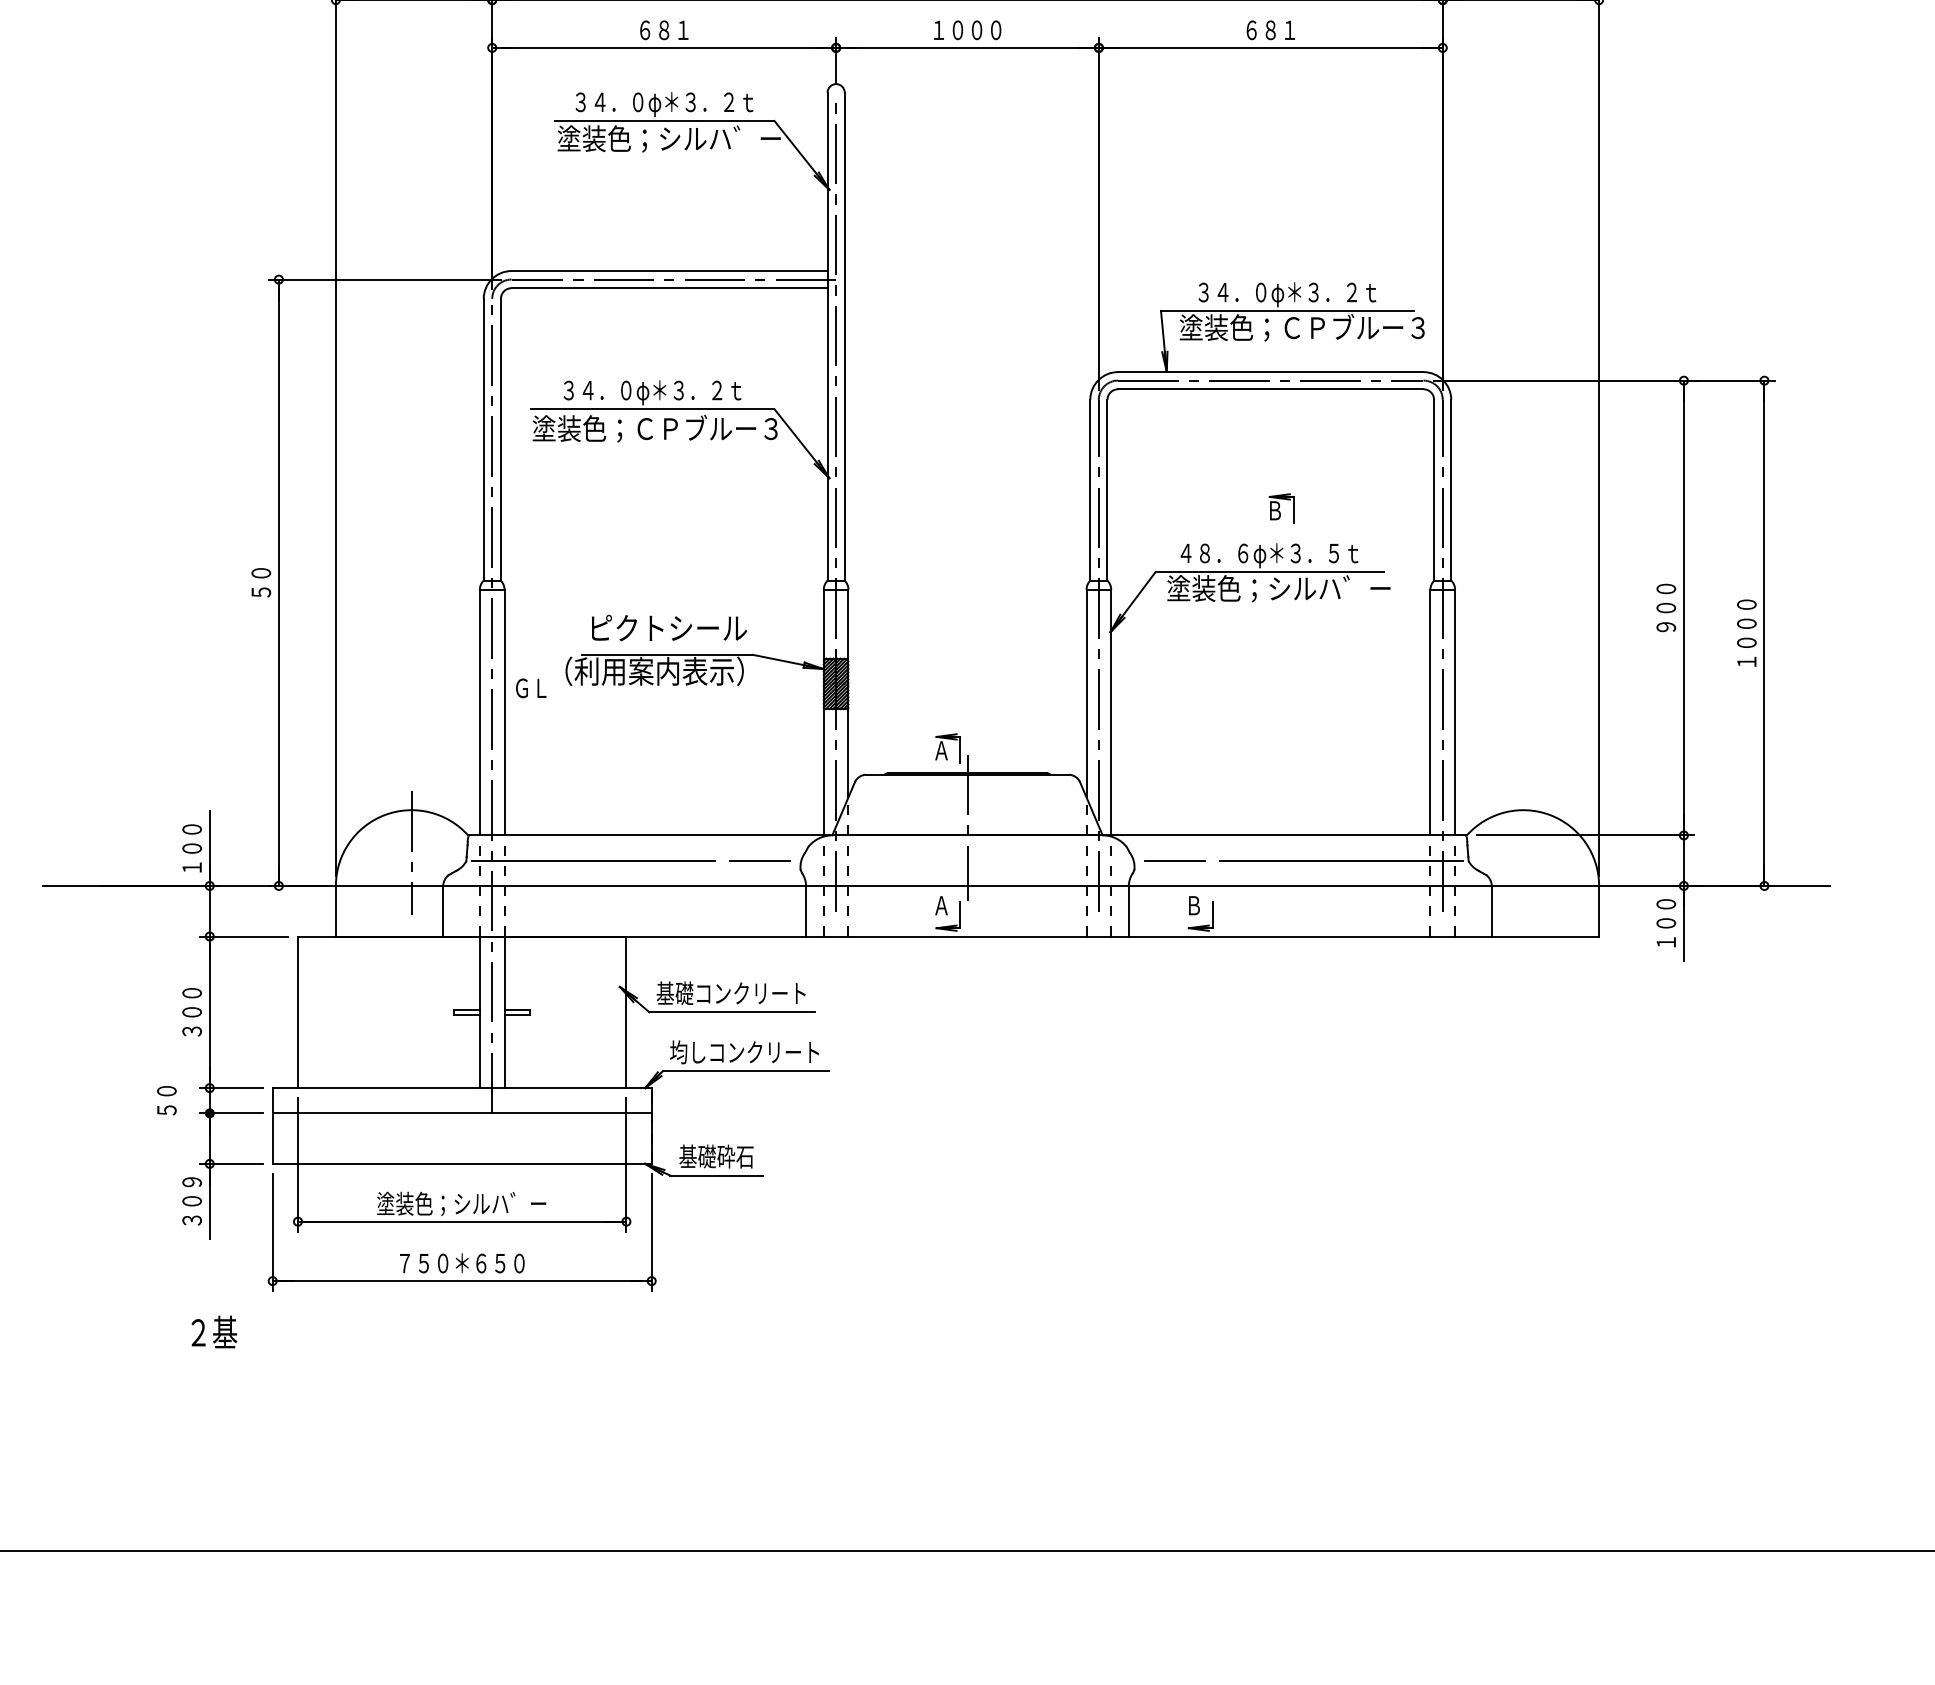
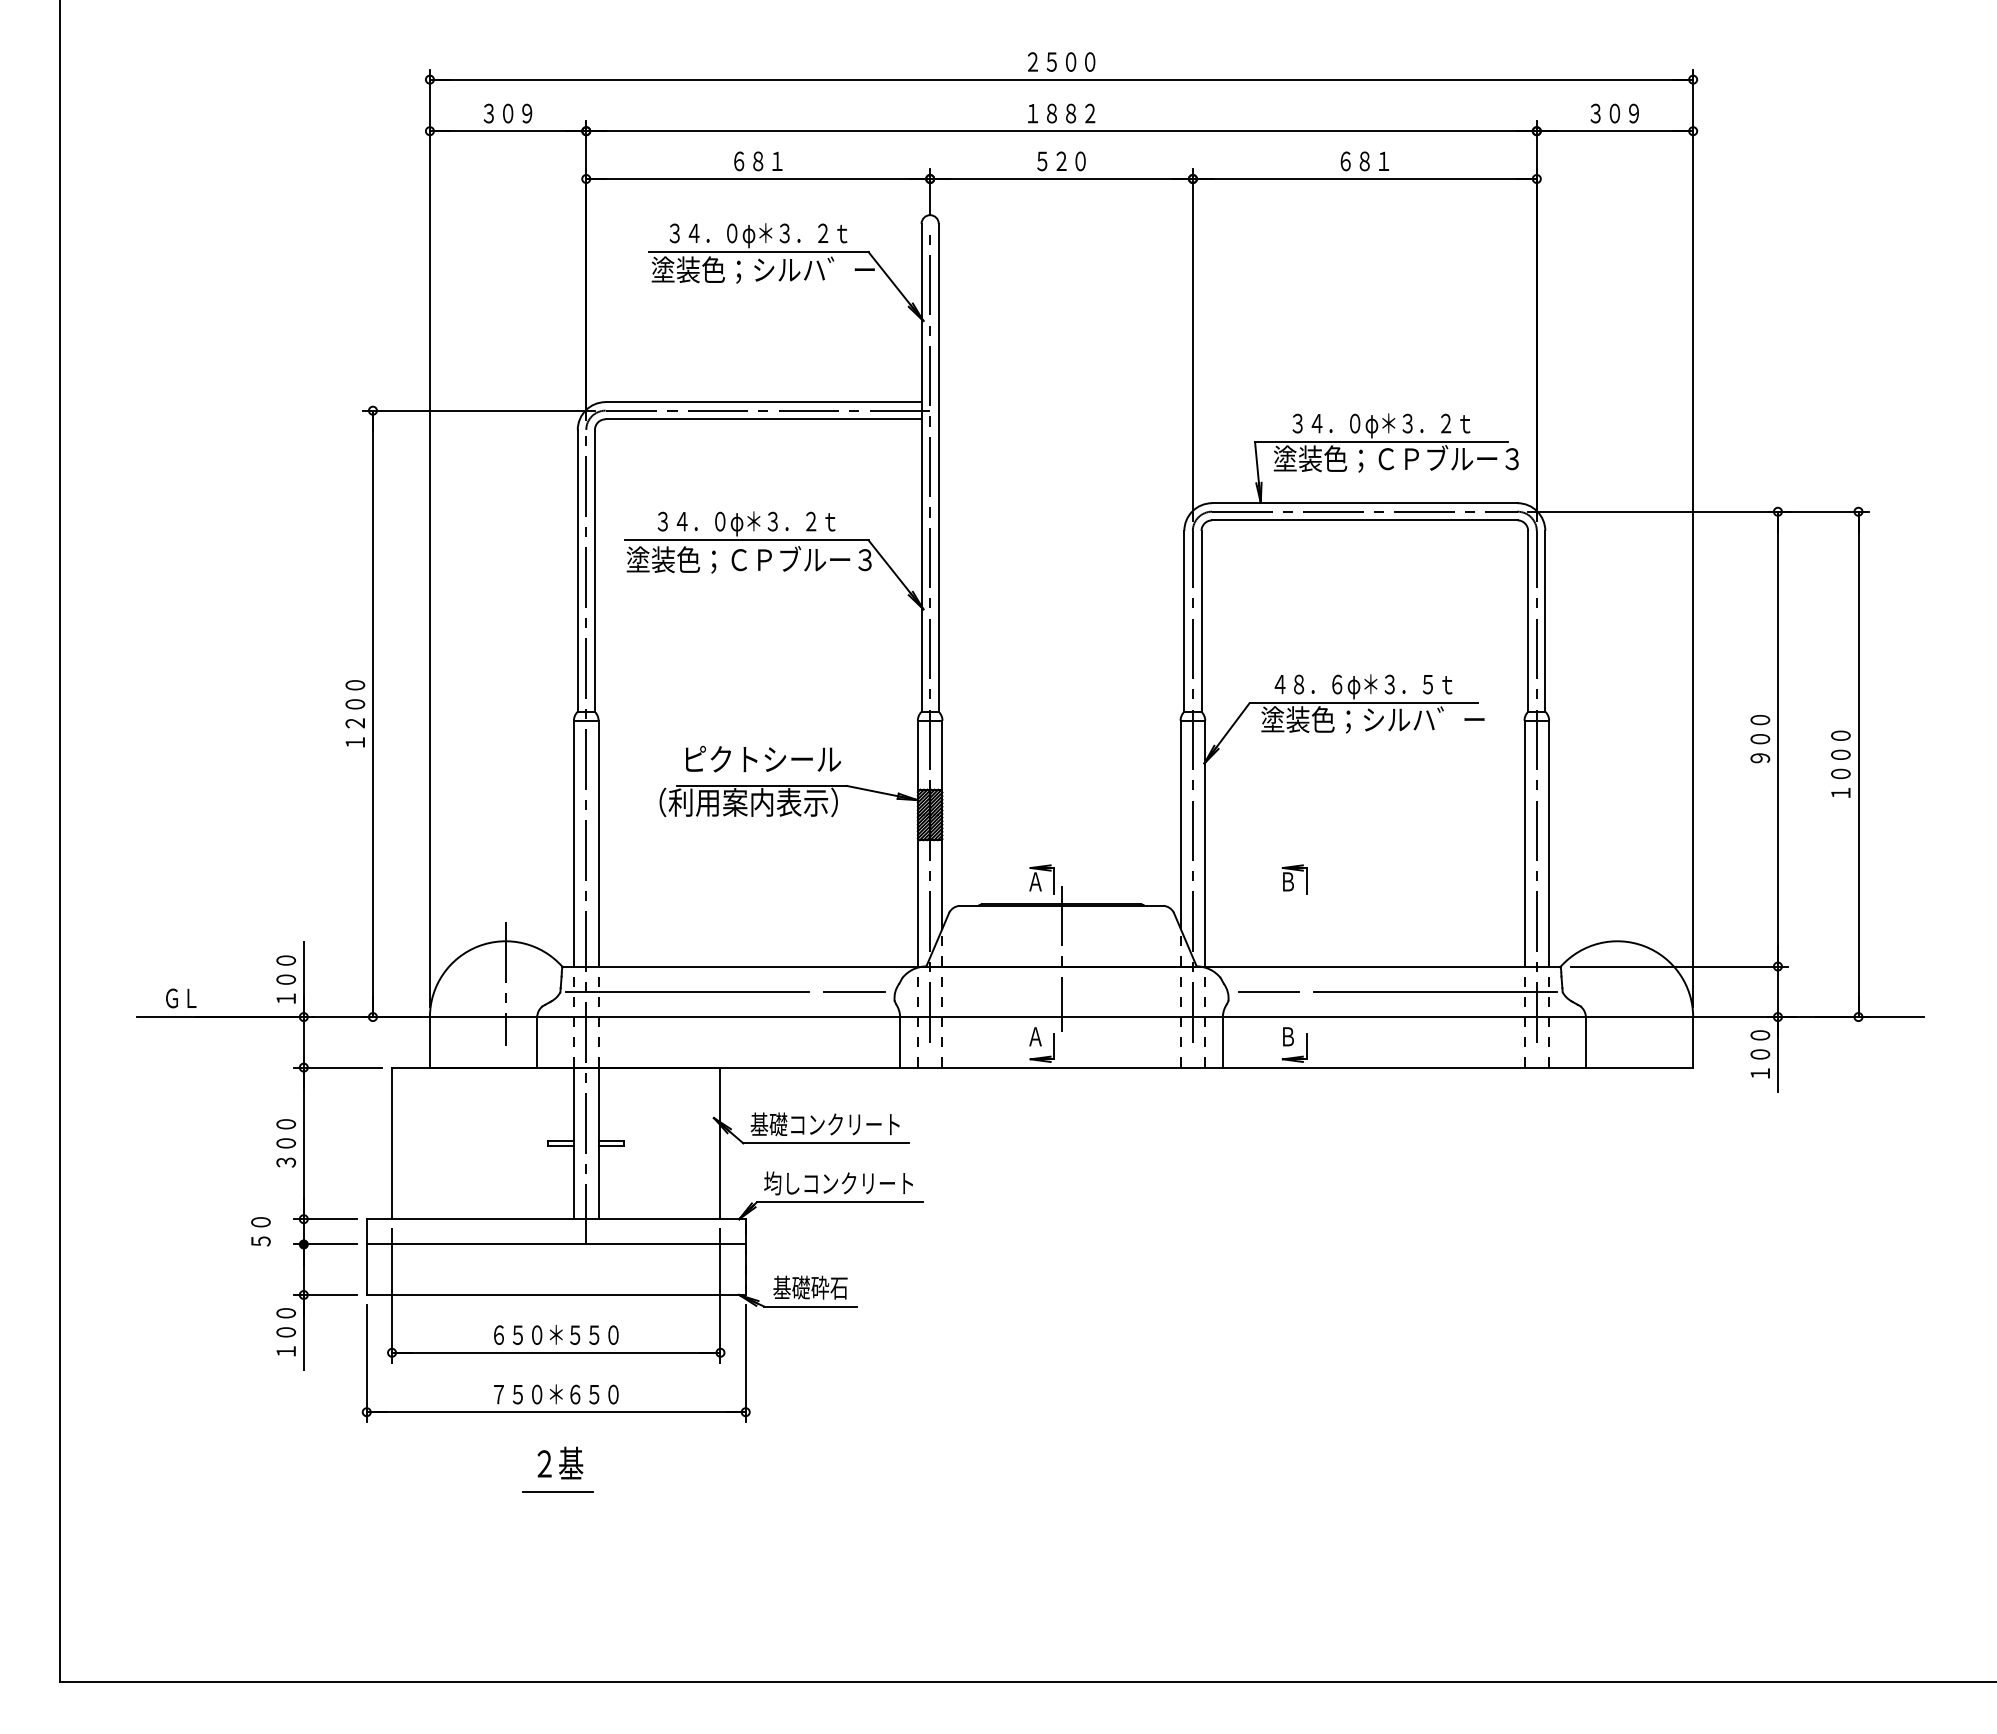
text: (967, 30) -> (1061, 161), １０００ -> ５２０
part: (1281, 508) -> (1294, 879), moved
text: (261, 582) -> (355, 713), ５０ -> １２００
text: (531, 688) -> (181, 998), moved
text: (192, 1201) -> (286, 1332), ３０９ -> １００
text: (461, 1203) -> (555, 1334), 塗装色；シルハ゛ー -> ６５０＊５５０
text: (214, 1331) -> (560, 1462), moved
line: (463, 1360) -> (557, 1491), added

